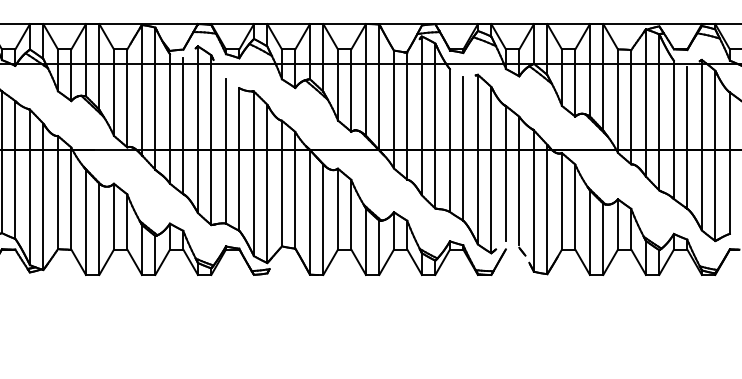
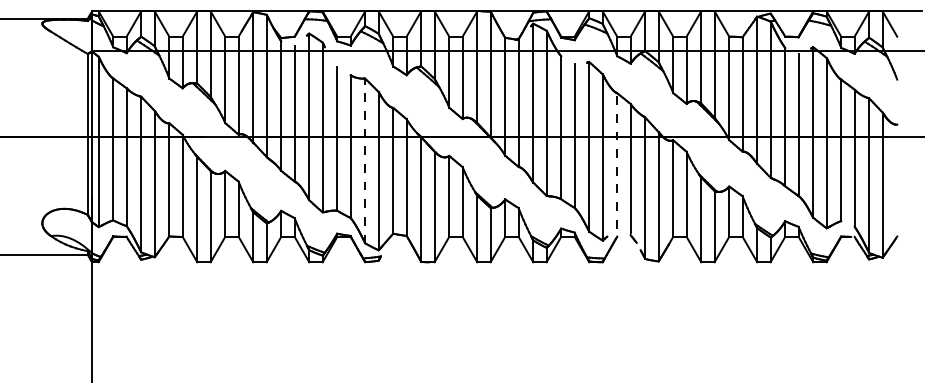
line: (254, 173) -> (365, 160), solid -> dashed
line: (506, 173) -> (617, 160), solid -> dashed

